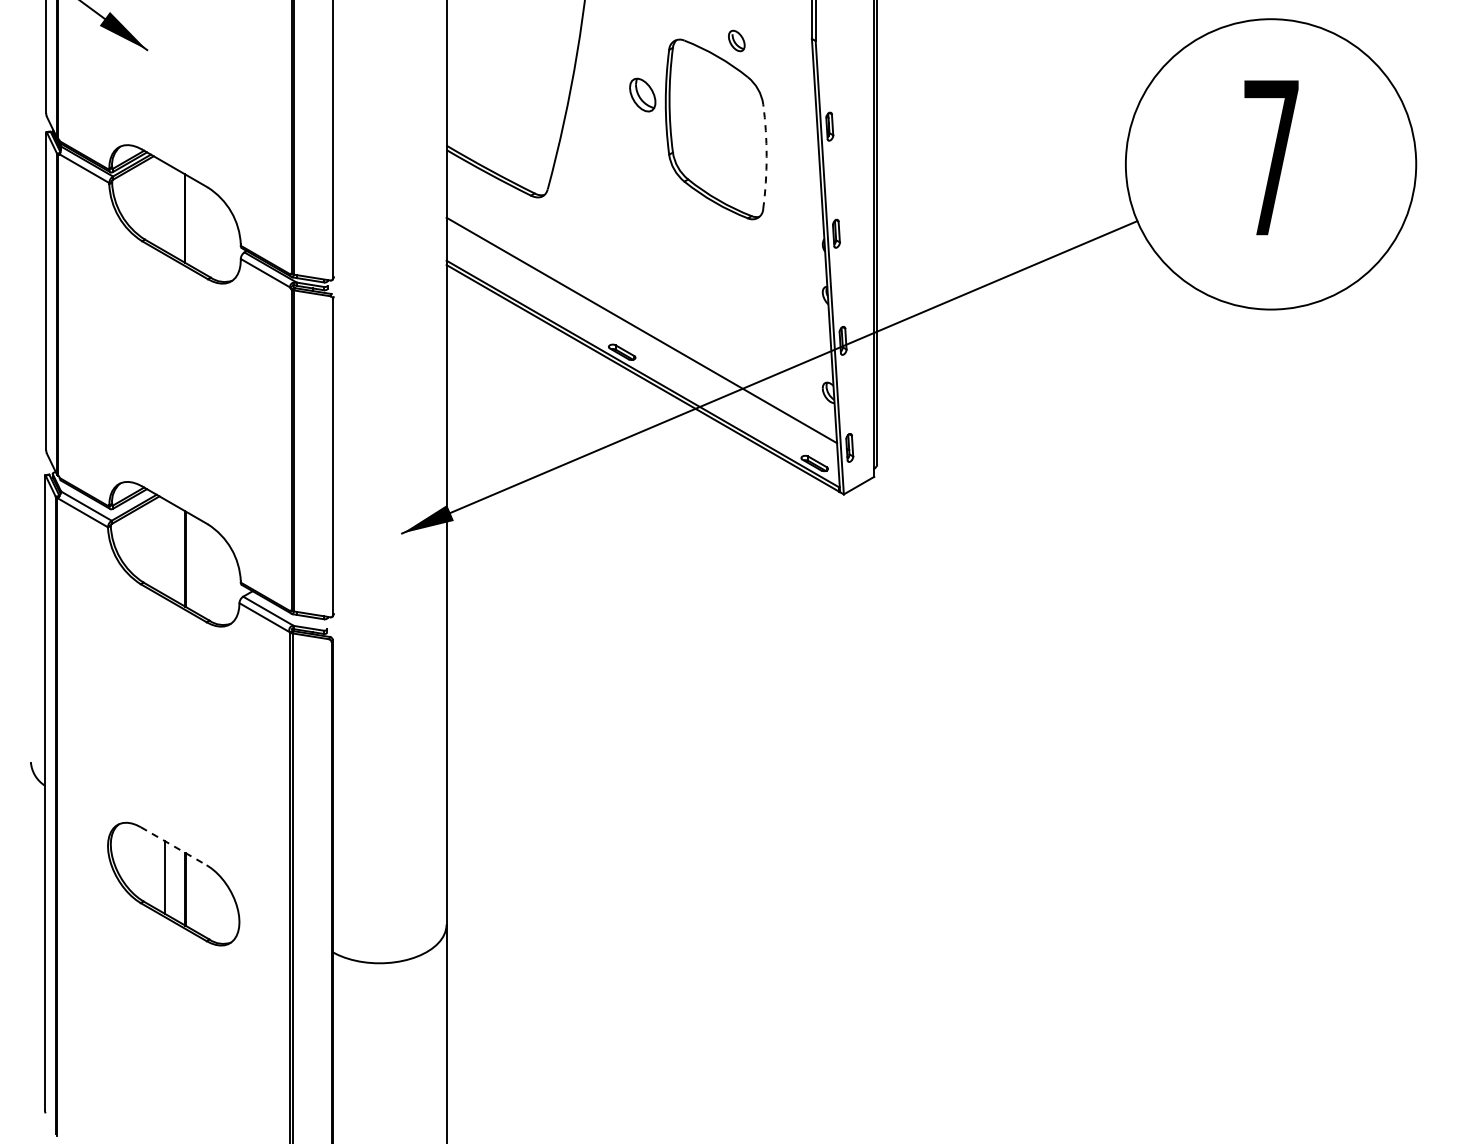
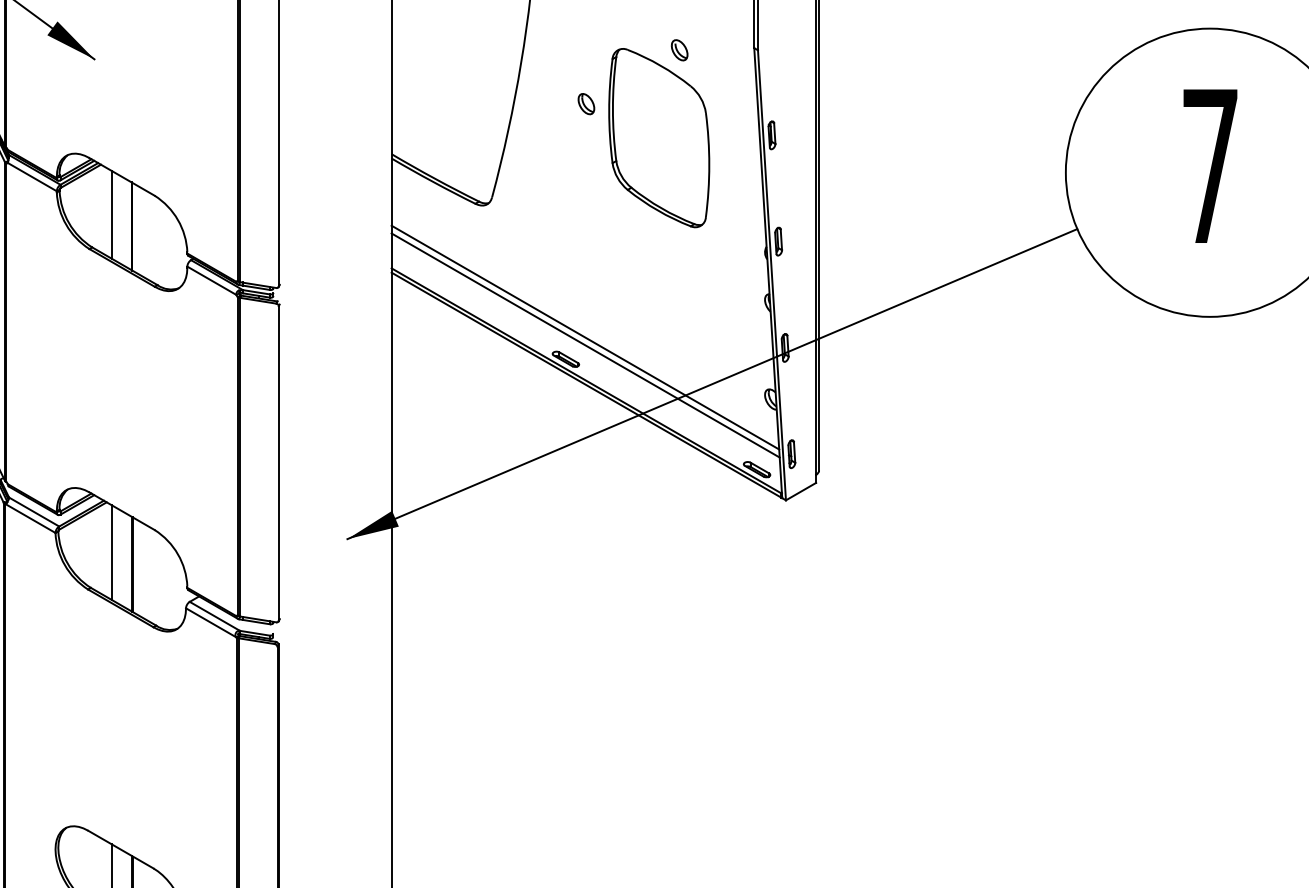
part: (642, 95) -> (586, 104), size x0.62
arc: (766, 156) -> (709, 164), dashed -> solid
line: (164, 206) -> (111, 214), added
line: (641, 338) -> (585, 345), added
line: (164, 546) -> (111, 552), added
line: (173, 846) -> (120, 849), dashed -> solid

